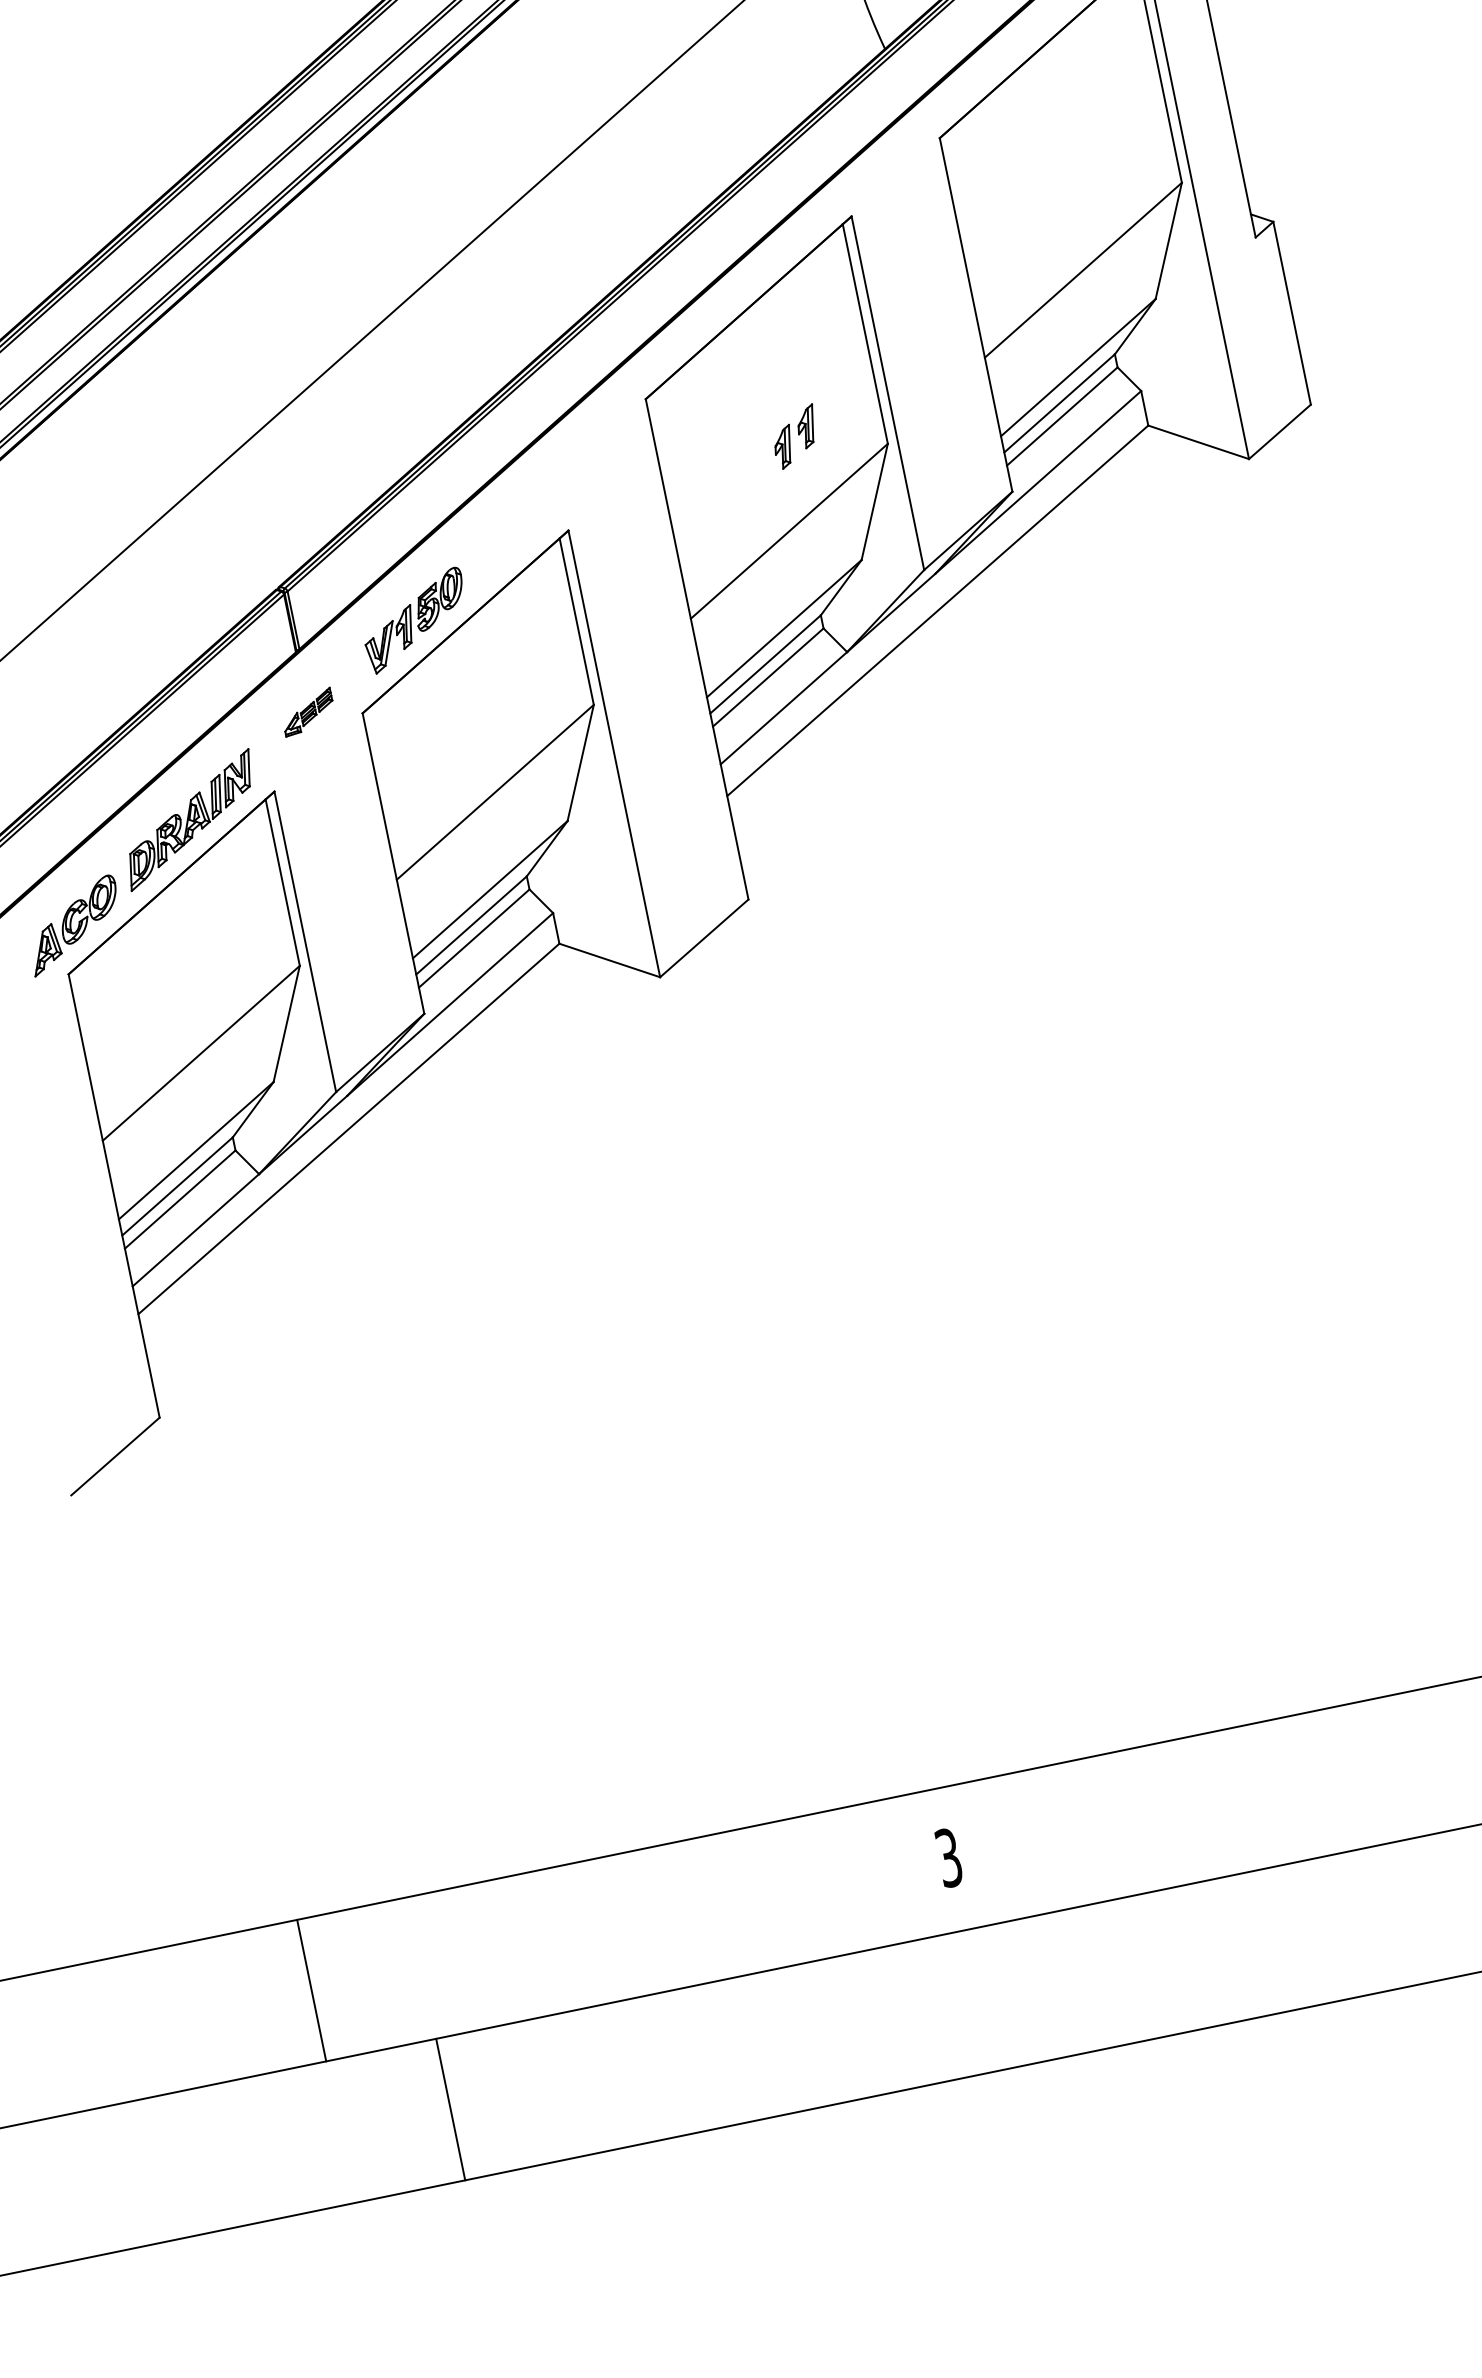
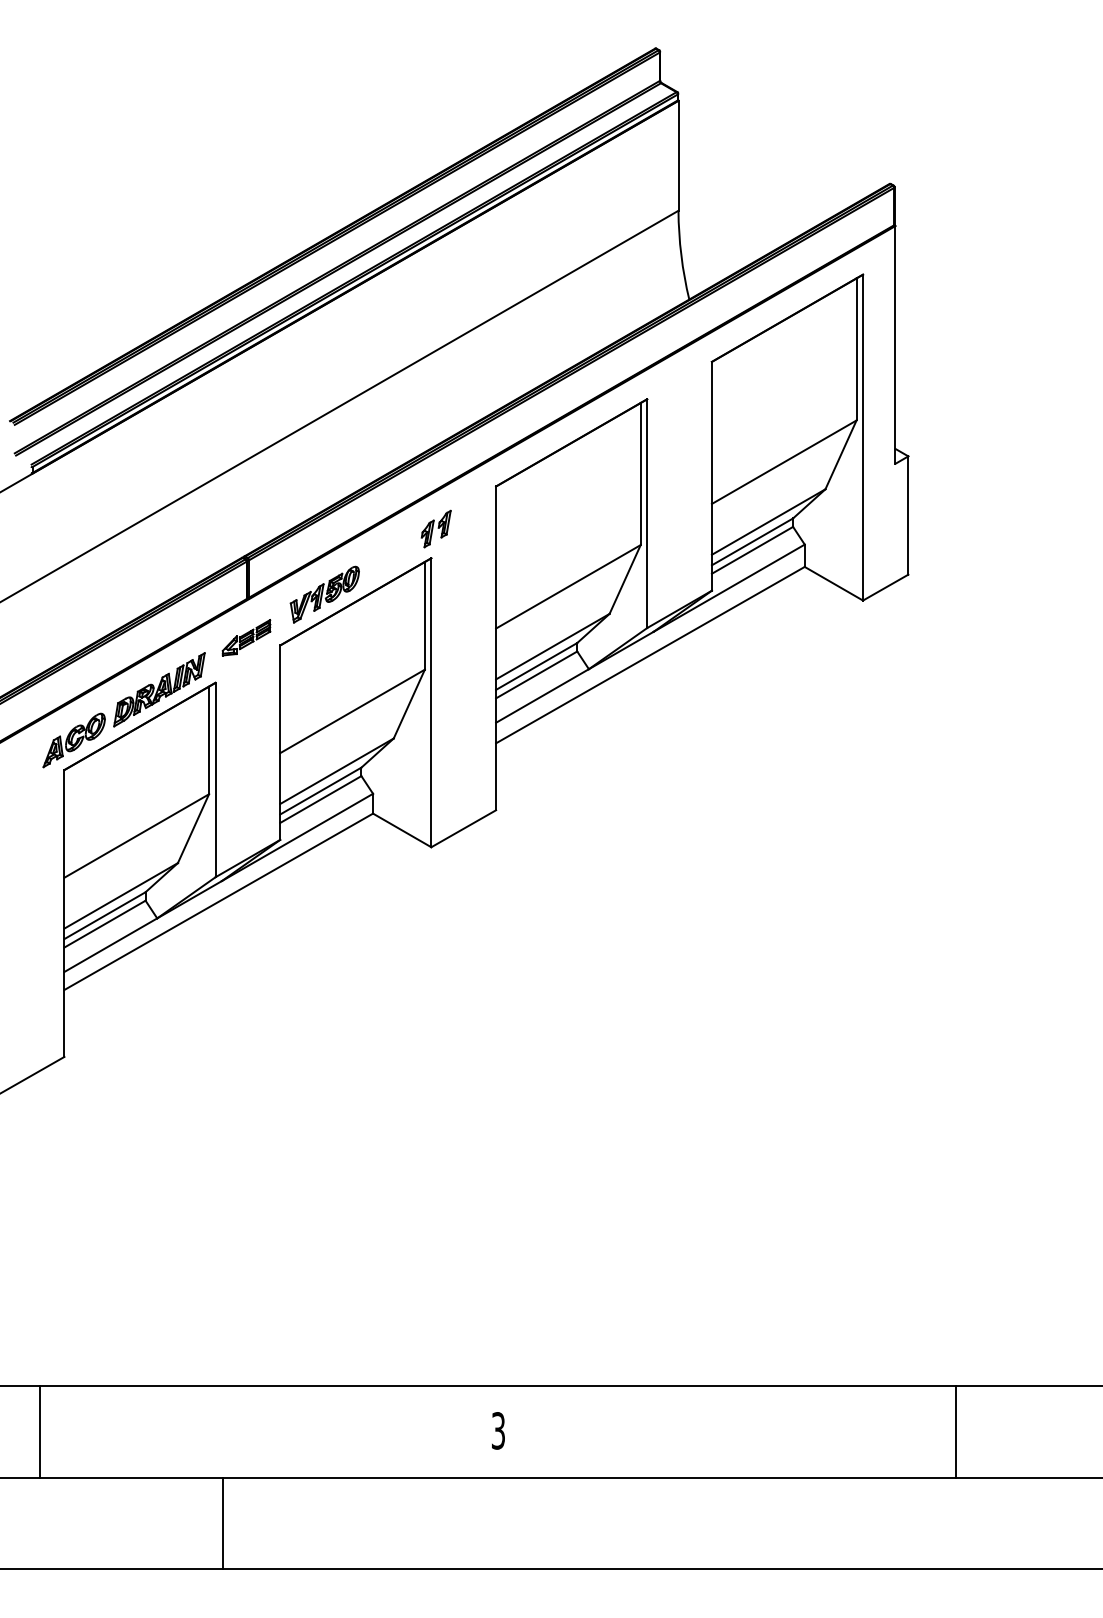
part: (794, 436) -> (435, 528), moved
part: (307, 711) -> (246, 637), size x1.43
line: (311, 1989) -> (39, 1431), moved
line: (449, 2109) -> (222, 1523), moved

